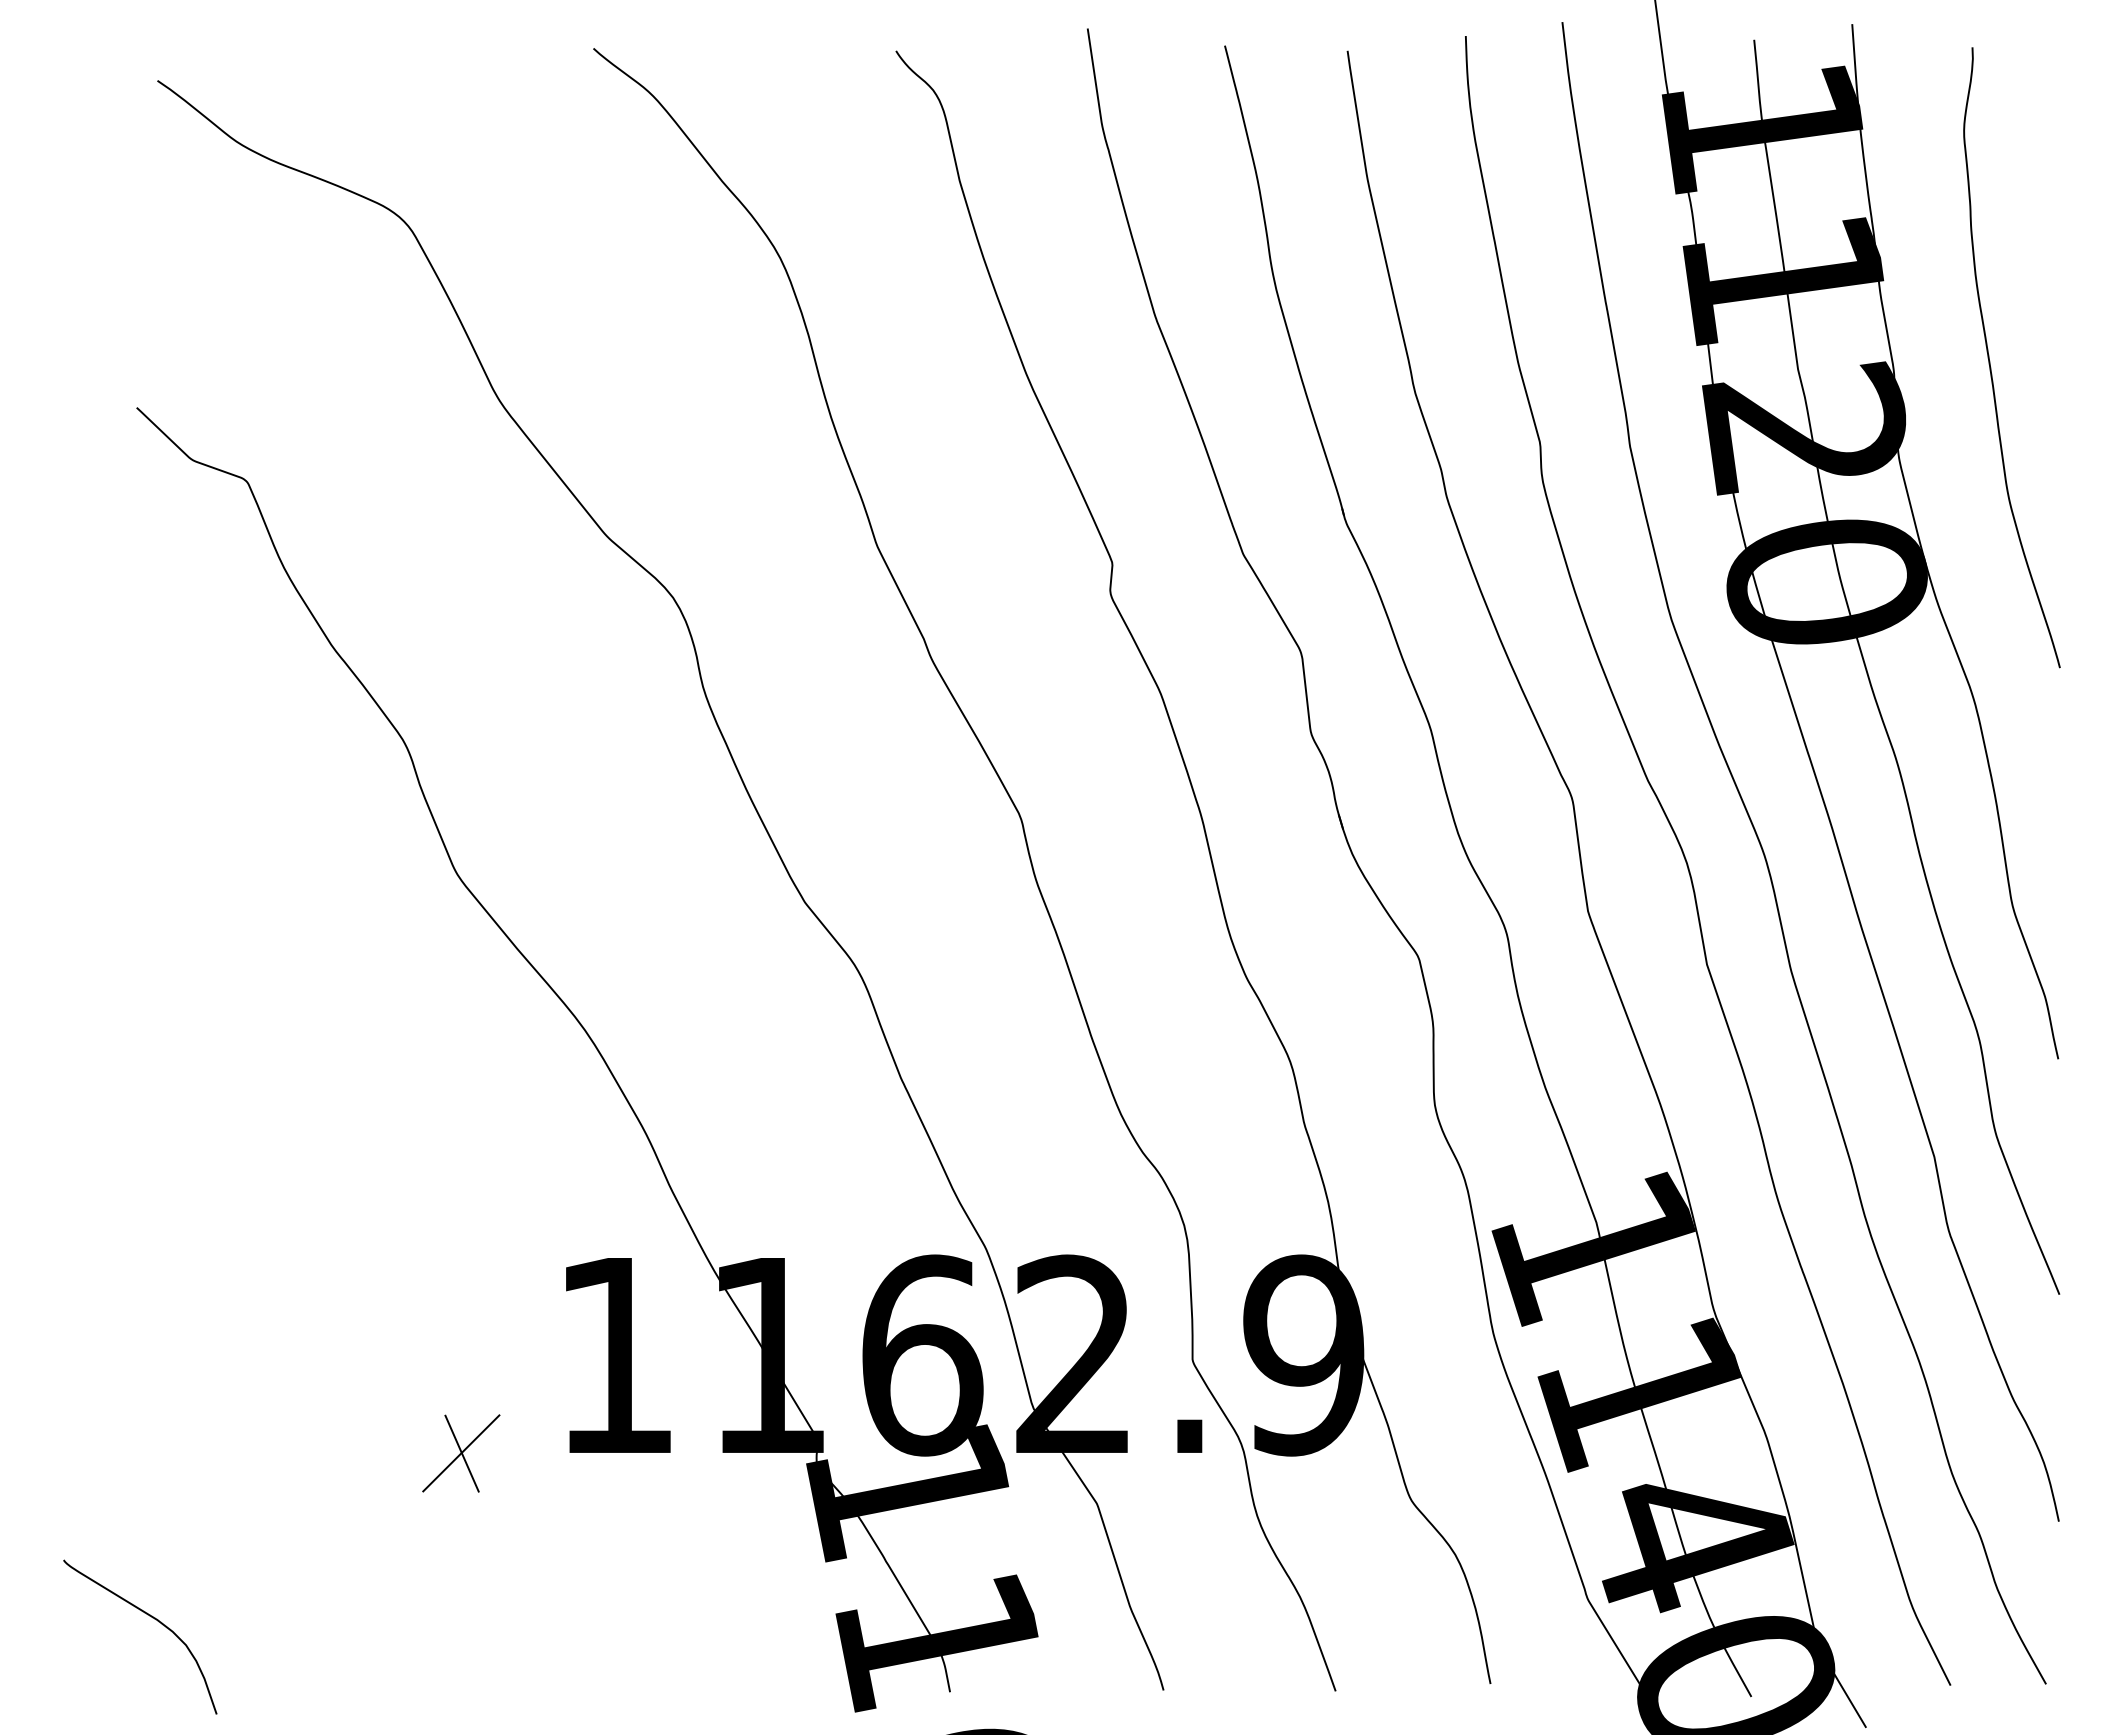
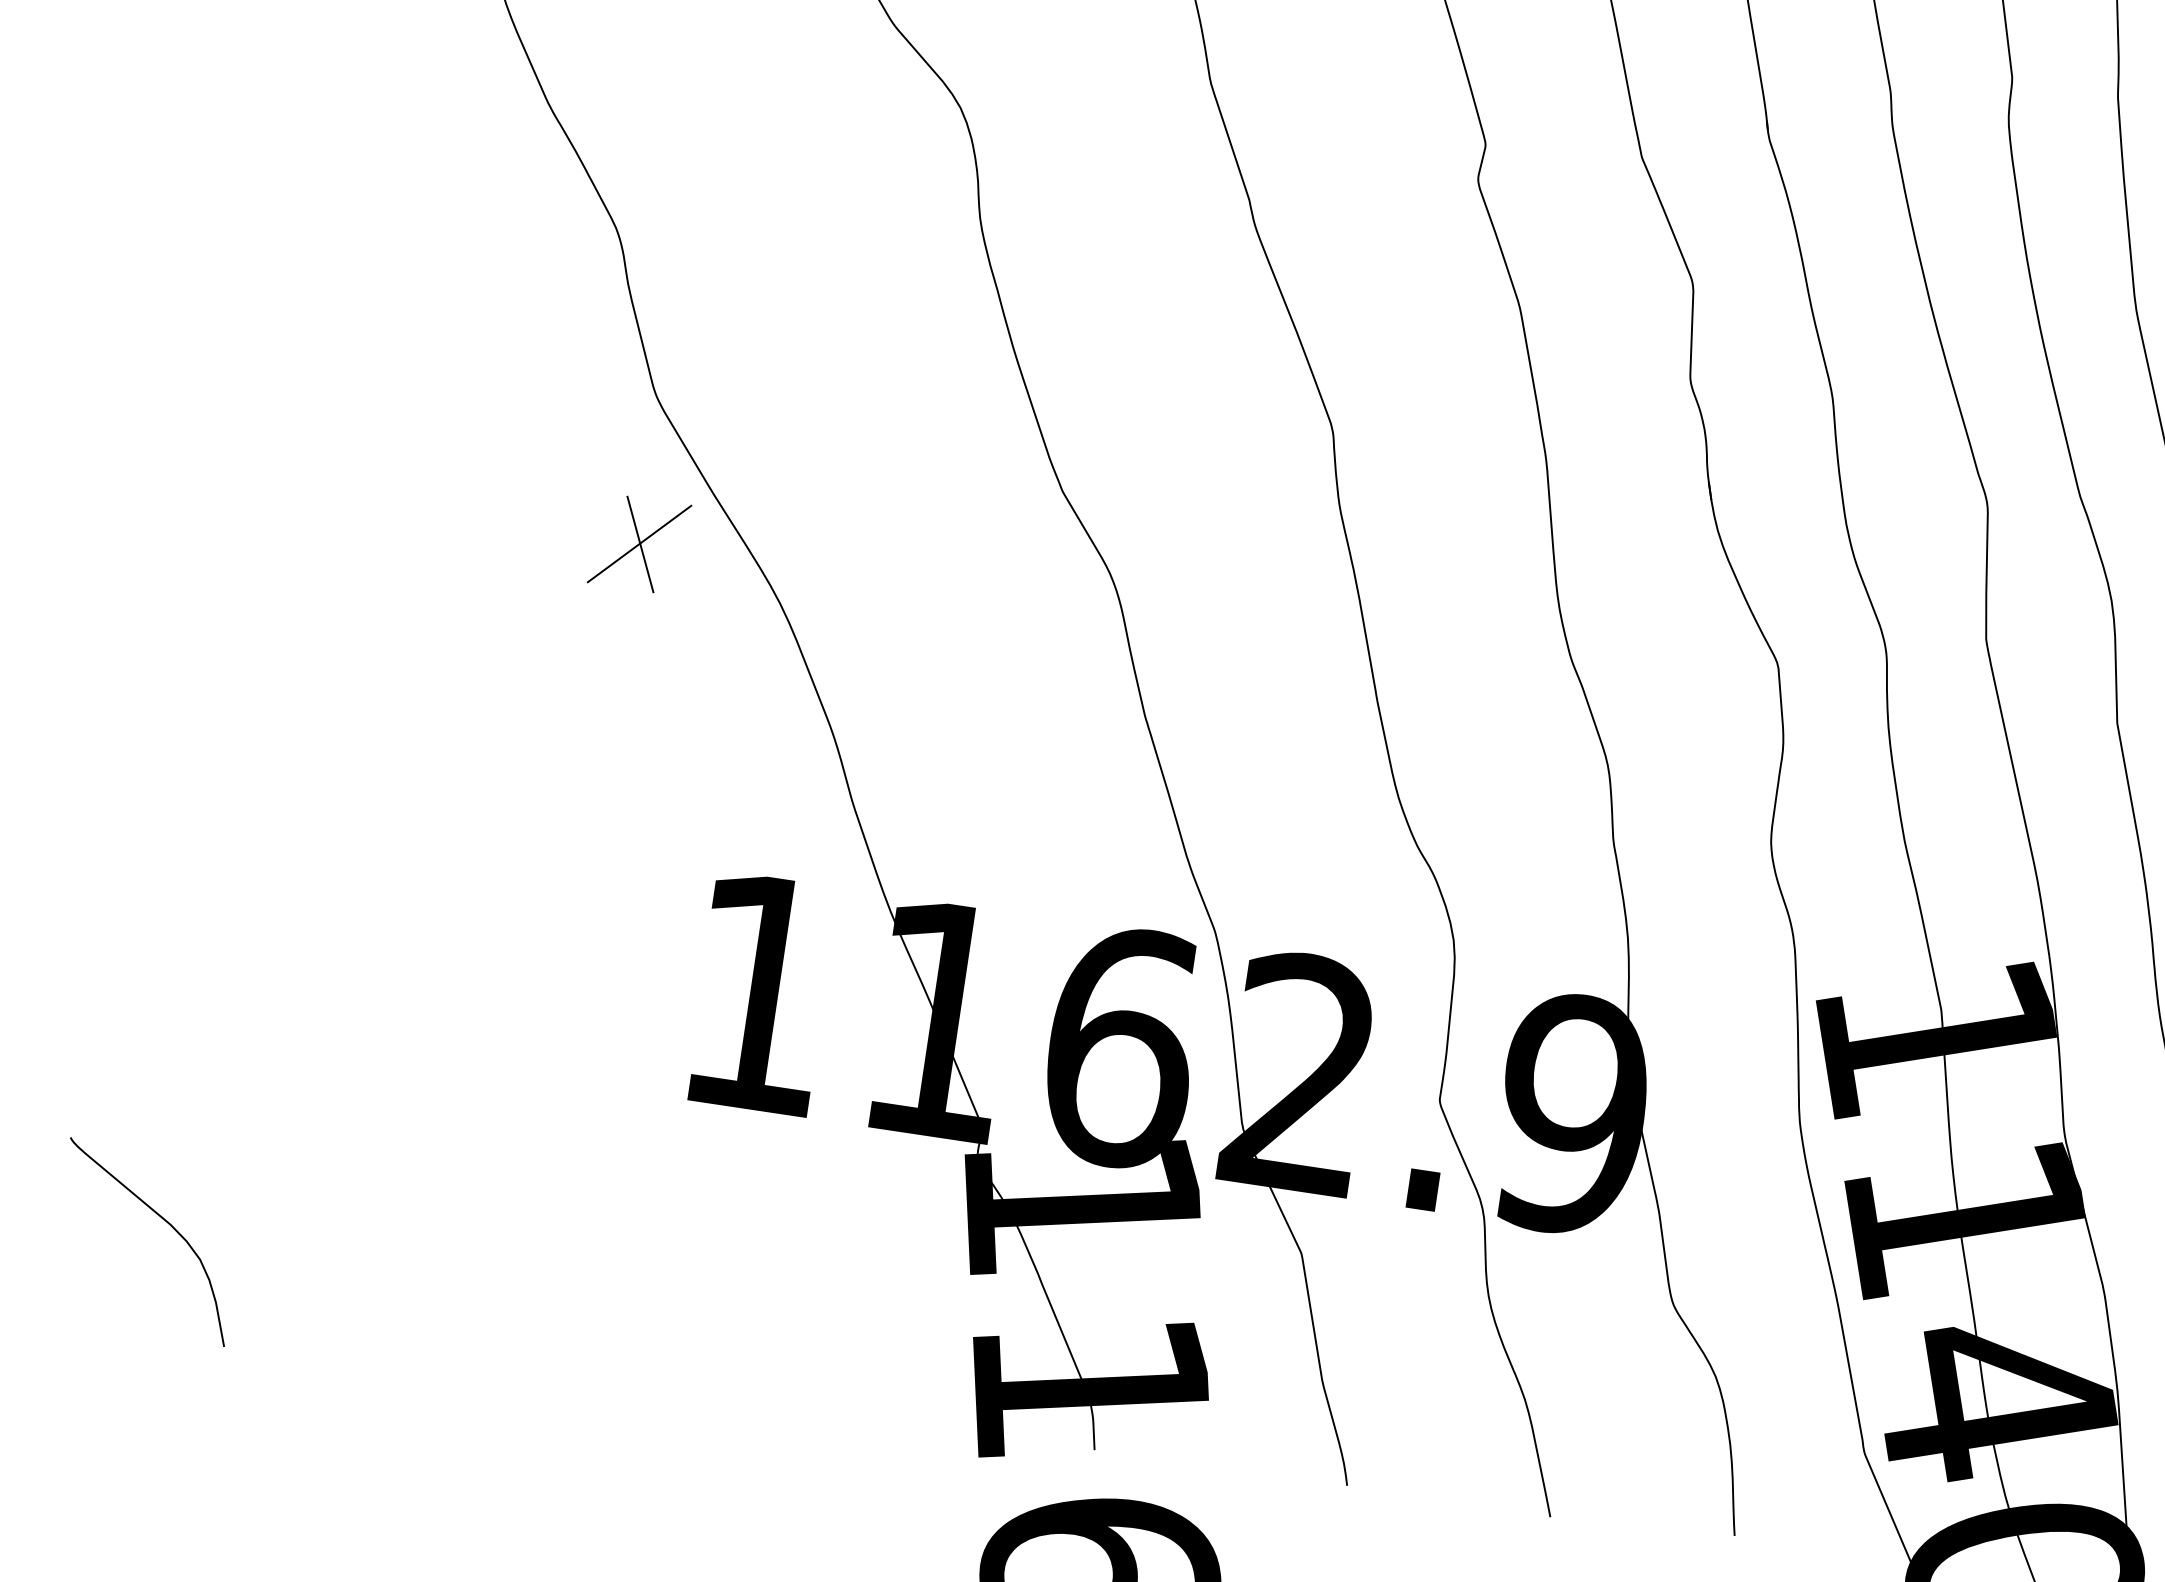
part: (461, 1453) -> (639, 544), moved

